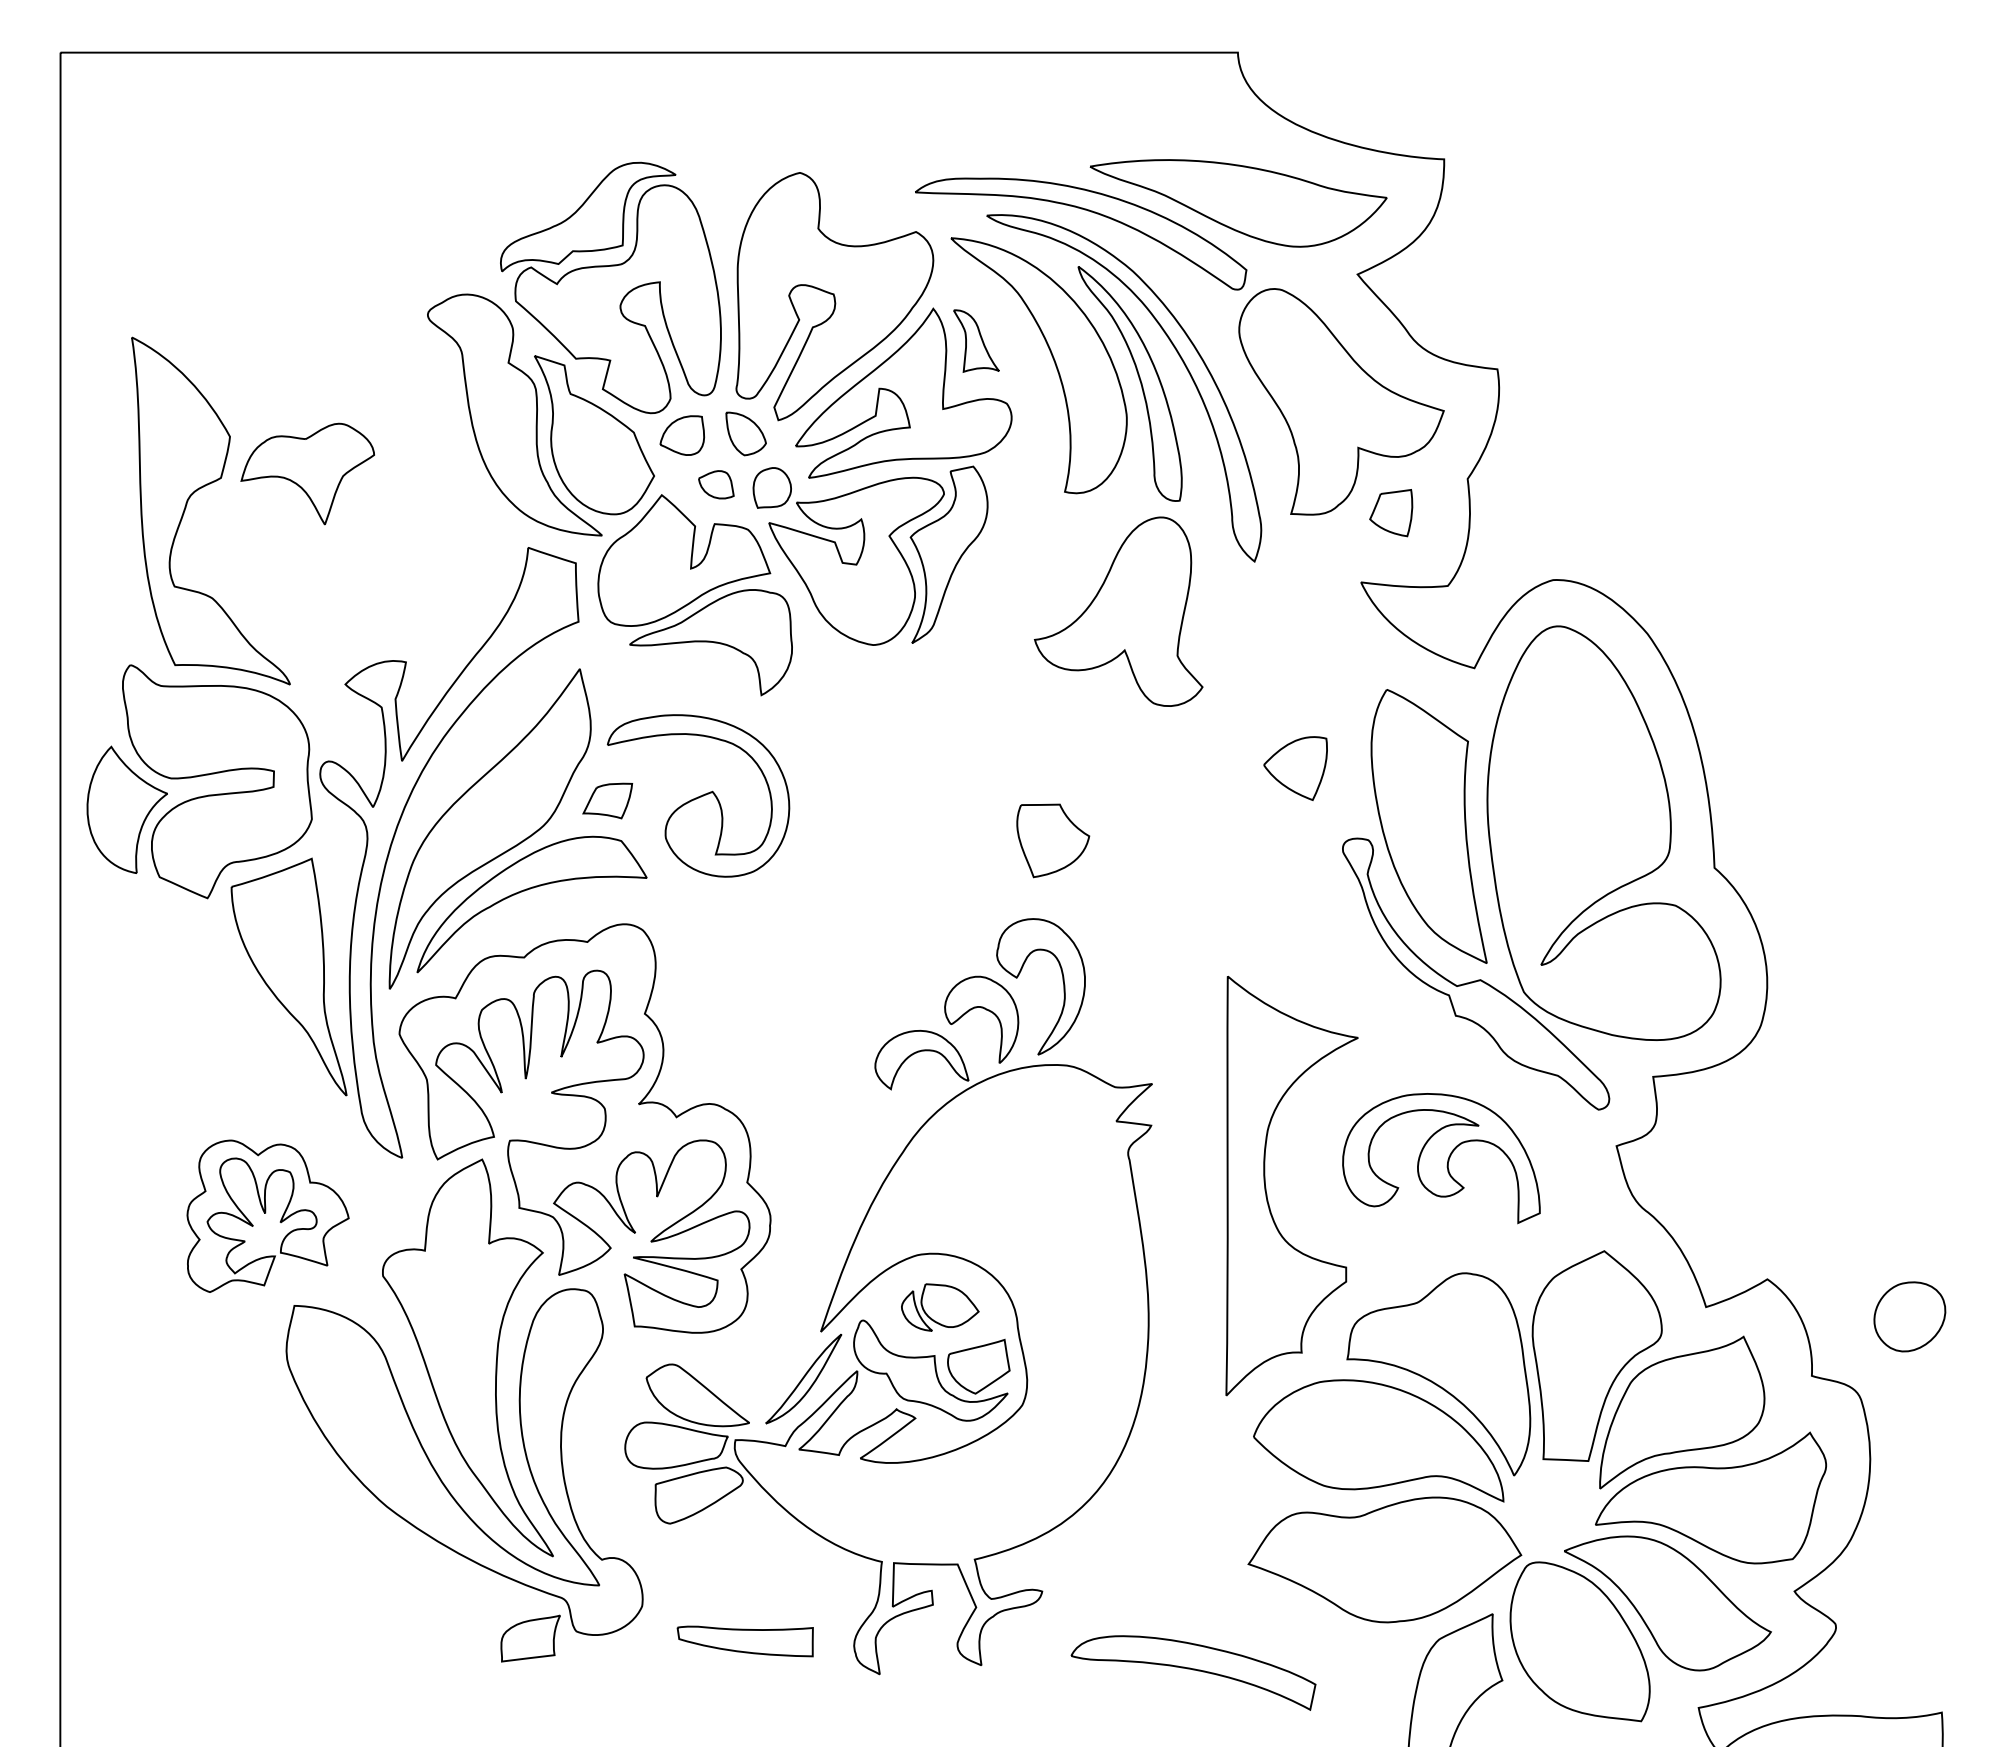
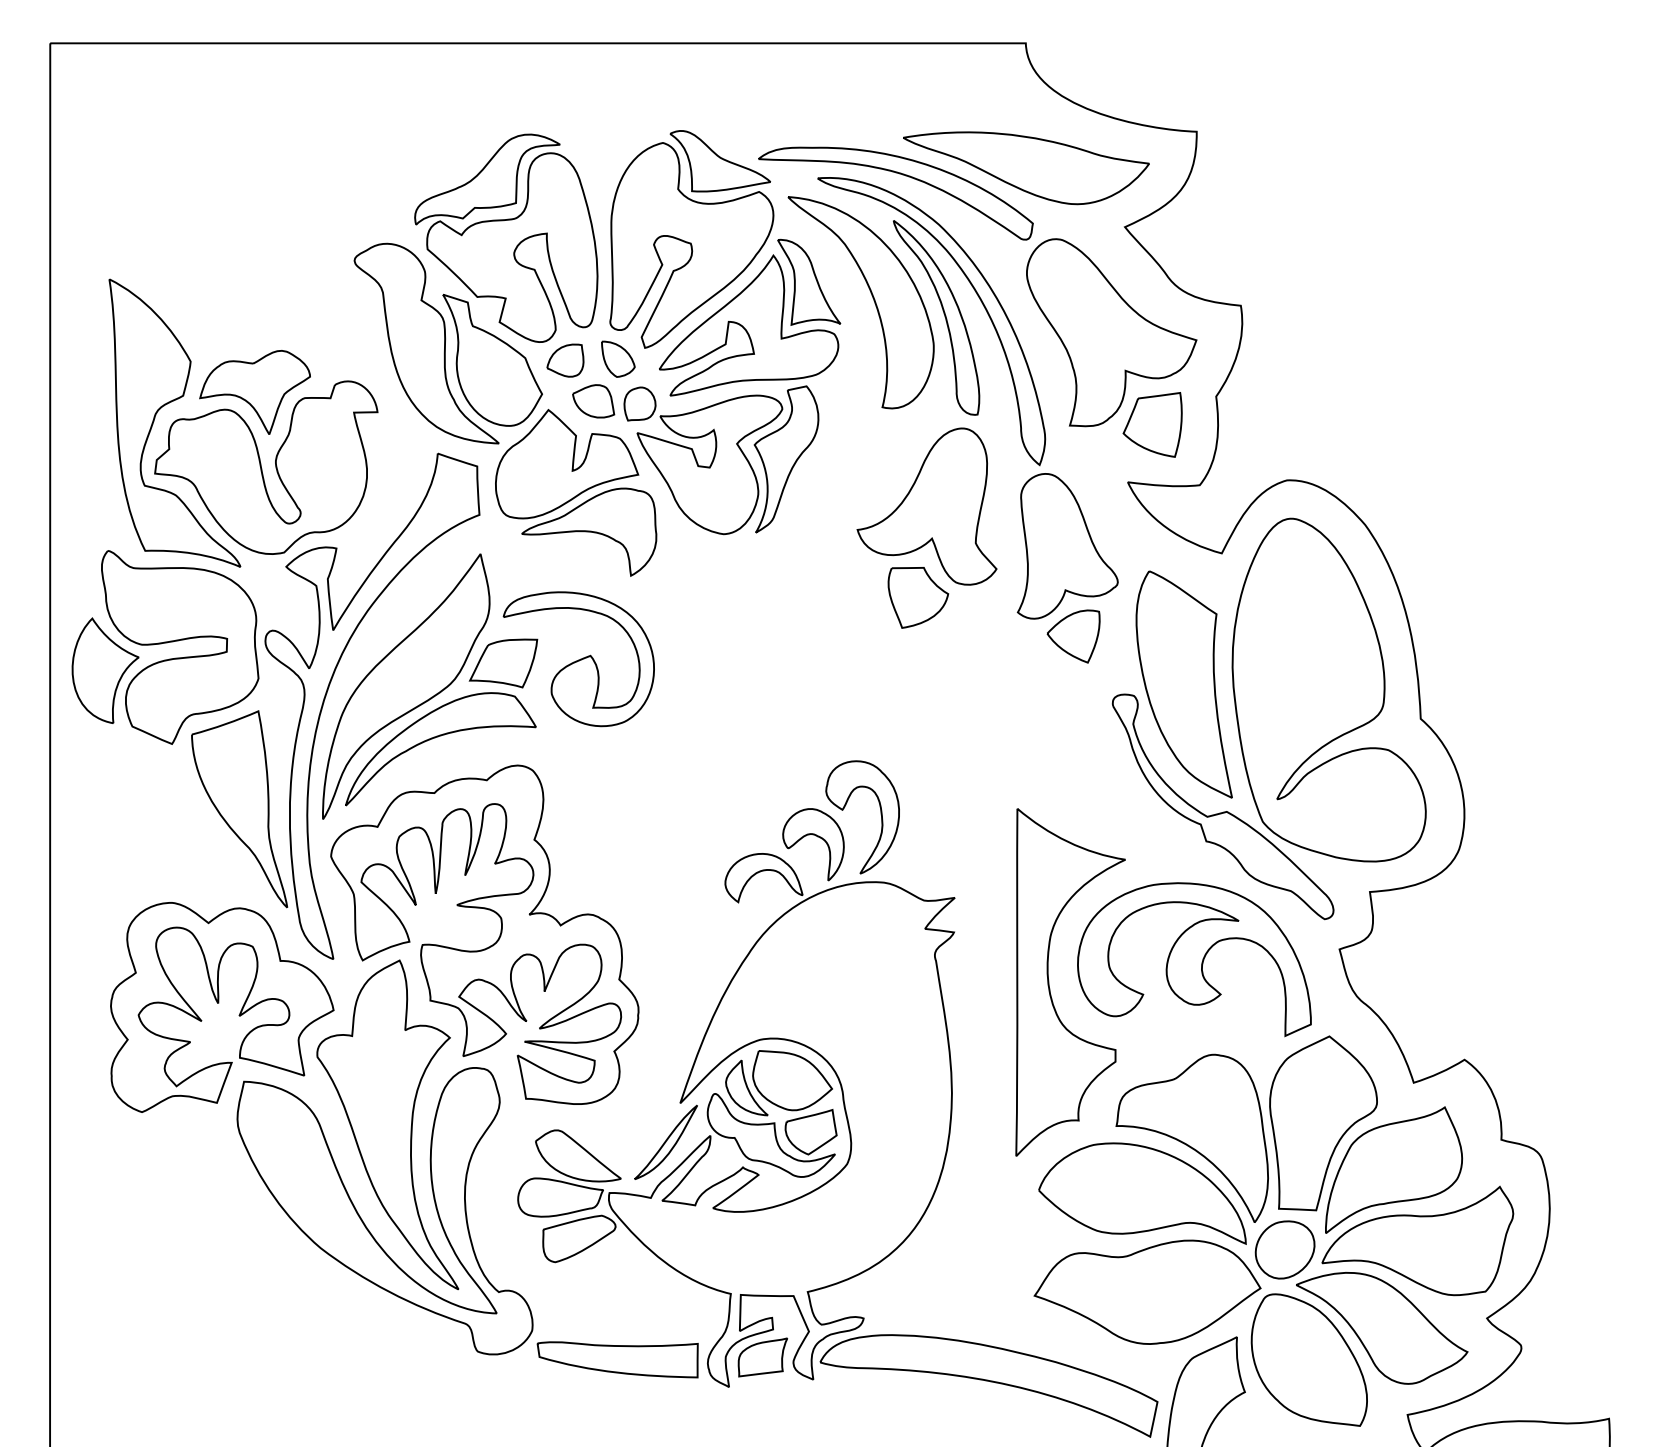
part: (869, 194) -> (720, 160), added
part: (976, 340) -> (809, 281), size x1.67
part: (716, 484) -> (593, 401), size x1.43
part: (1391, 512) -> (1153, 424), size x1.67
part: (321, 564) -> (266, 467), added
part: (1288, 659) -> (1067, 546), added
part: (607, 800) -> (503, 663), size x1.67
part: (1053, 840) -> (918, 597), moved
part: (1441, 1158) -> (1194, 959), size x1.43
part: (267, 1216) -> (221, 1007), size x1.67
part: (940, 1307) -> (779, 1083), size x1.67
part: (1909, 1316) -> (1284, 1249), moved
part: (530, 1638) -> (762, 1357), moved
part: (744, 1641) -> (616, 1359), size x1.43
part: (1193, 1672) -> (989, 1385), size x1.67

